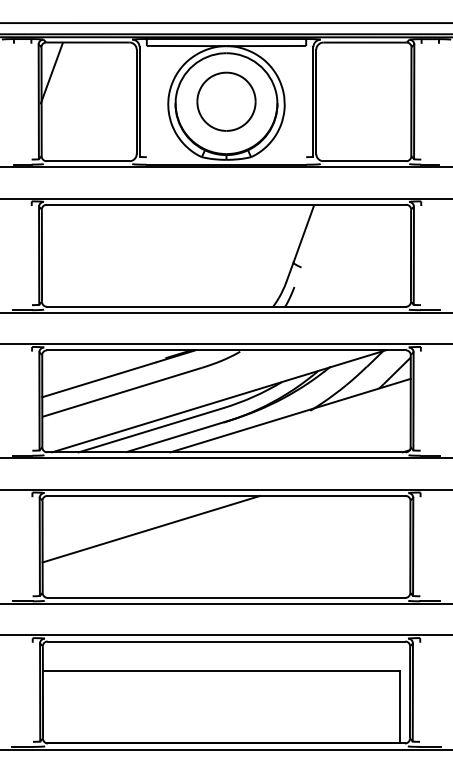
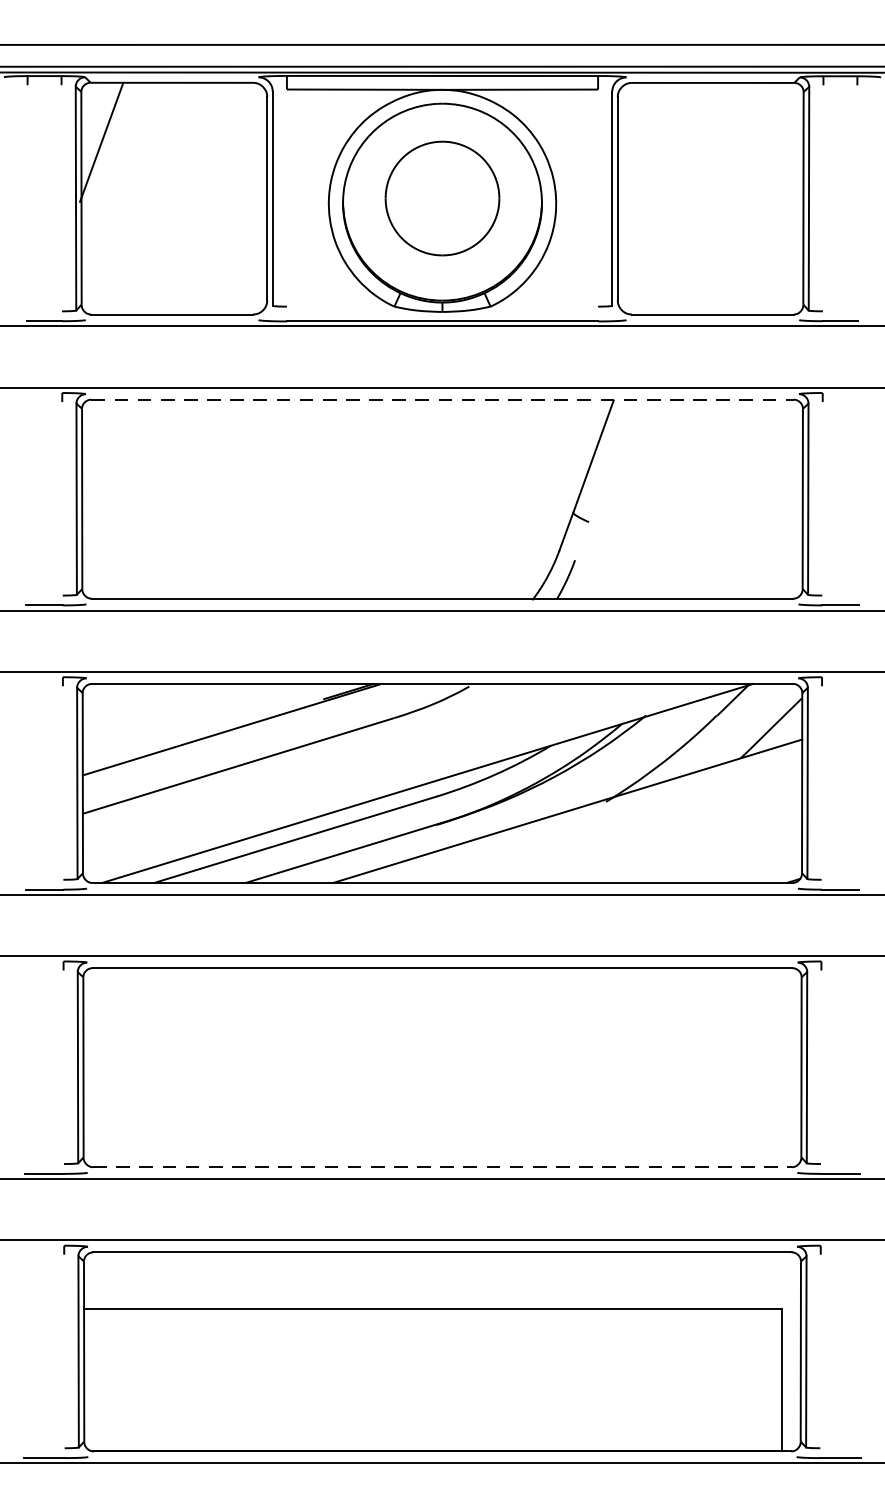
line: (226, 204) -> (442, 399), solid -> dashed
line: (151, 528) -> (296, 1031), removed
line: (226, 597) -> (442, 1166), solid -> dashed

